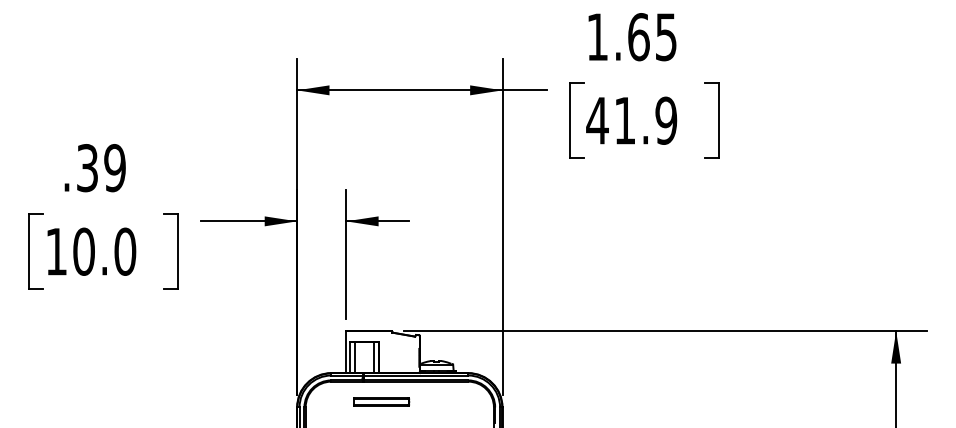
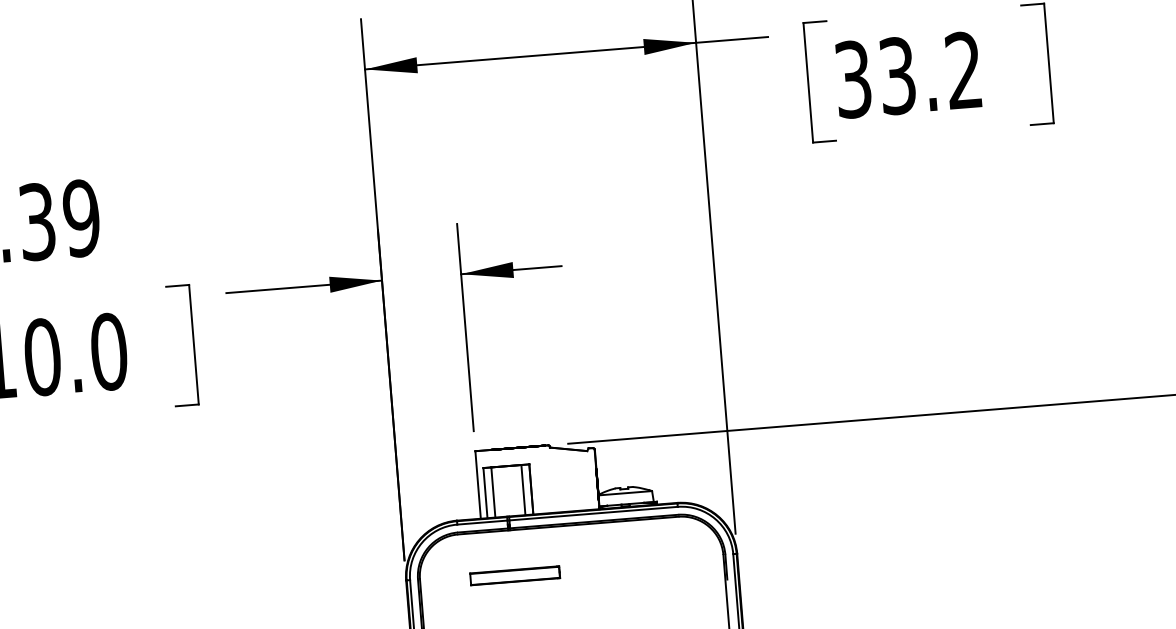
text: (631, 120) -> (907, 74), 41.9 -> 33.2
part: (381, 401) -> (515, 575), moved

